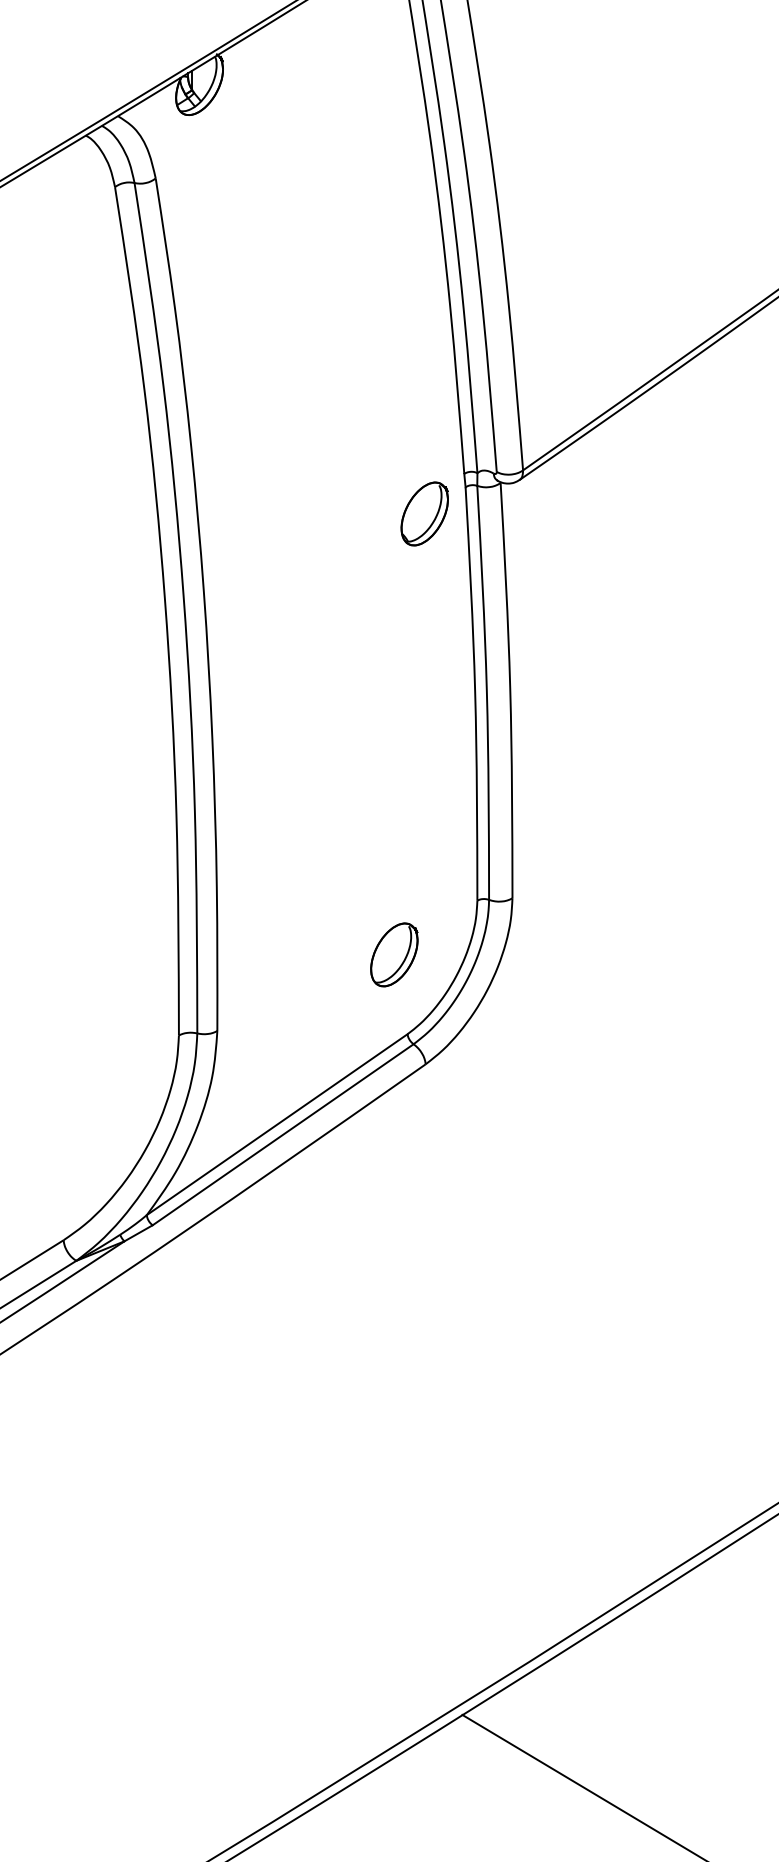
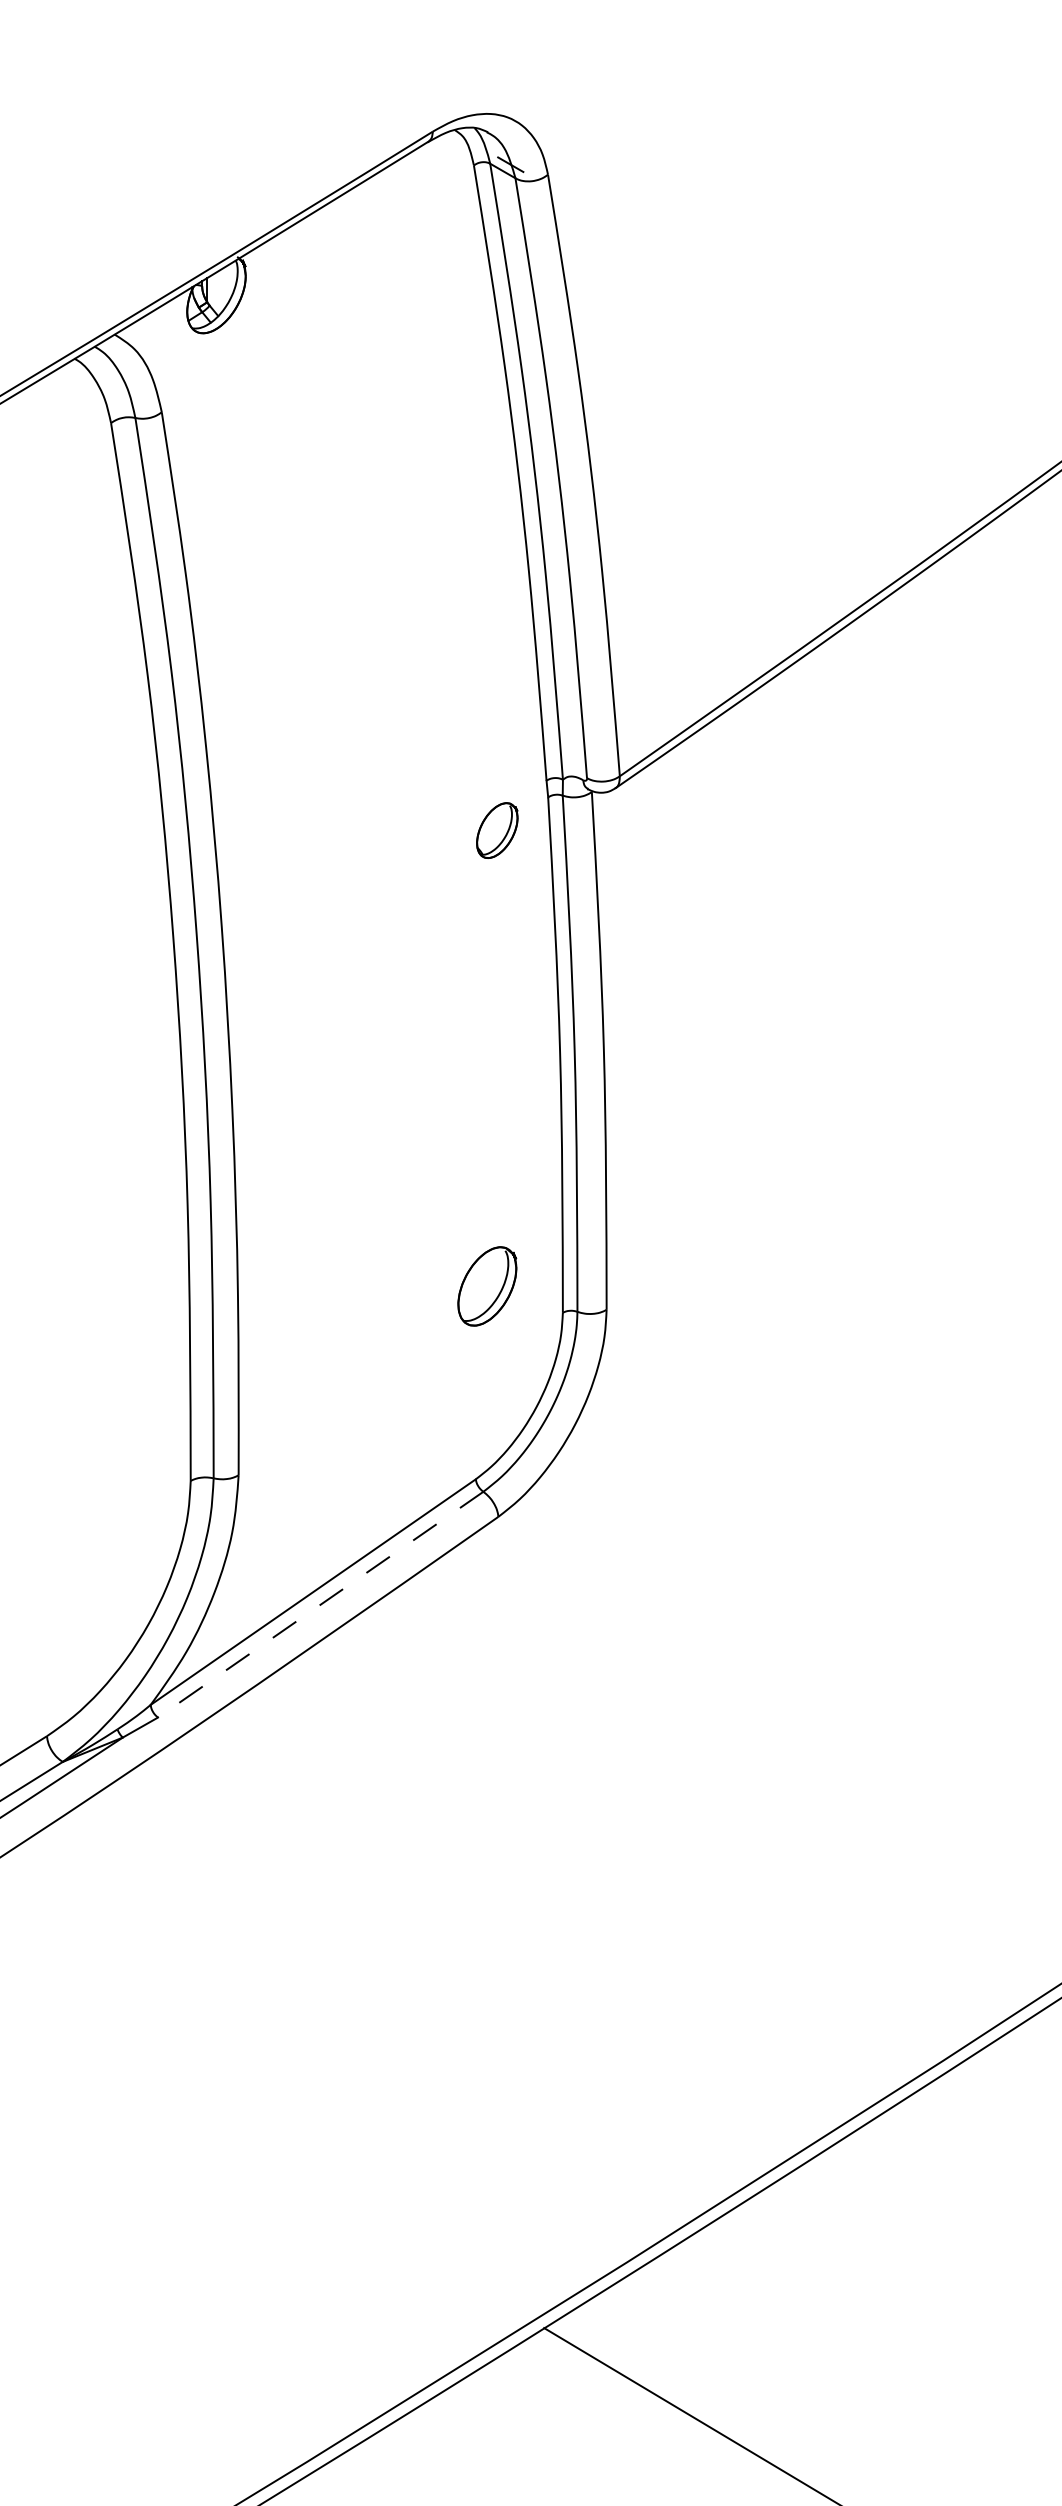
part: (424, 513) -> (497, 830), size x0.7
part: (394, 954) -> (487, 1286), moved
line: (283, 1134) -> (320, 1604), solid -> dashed

